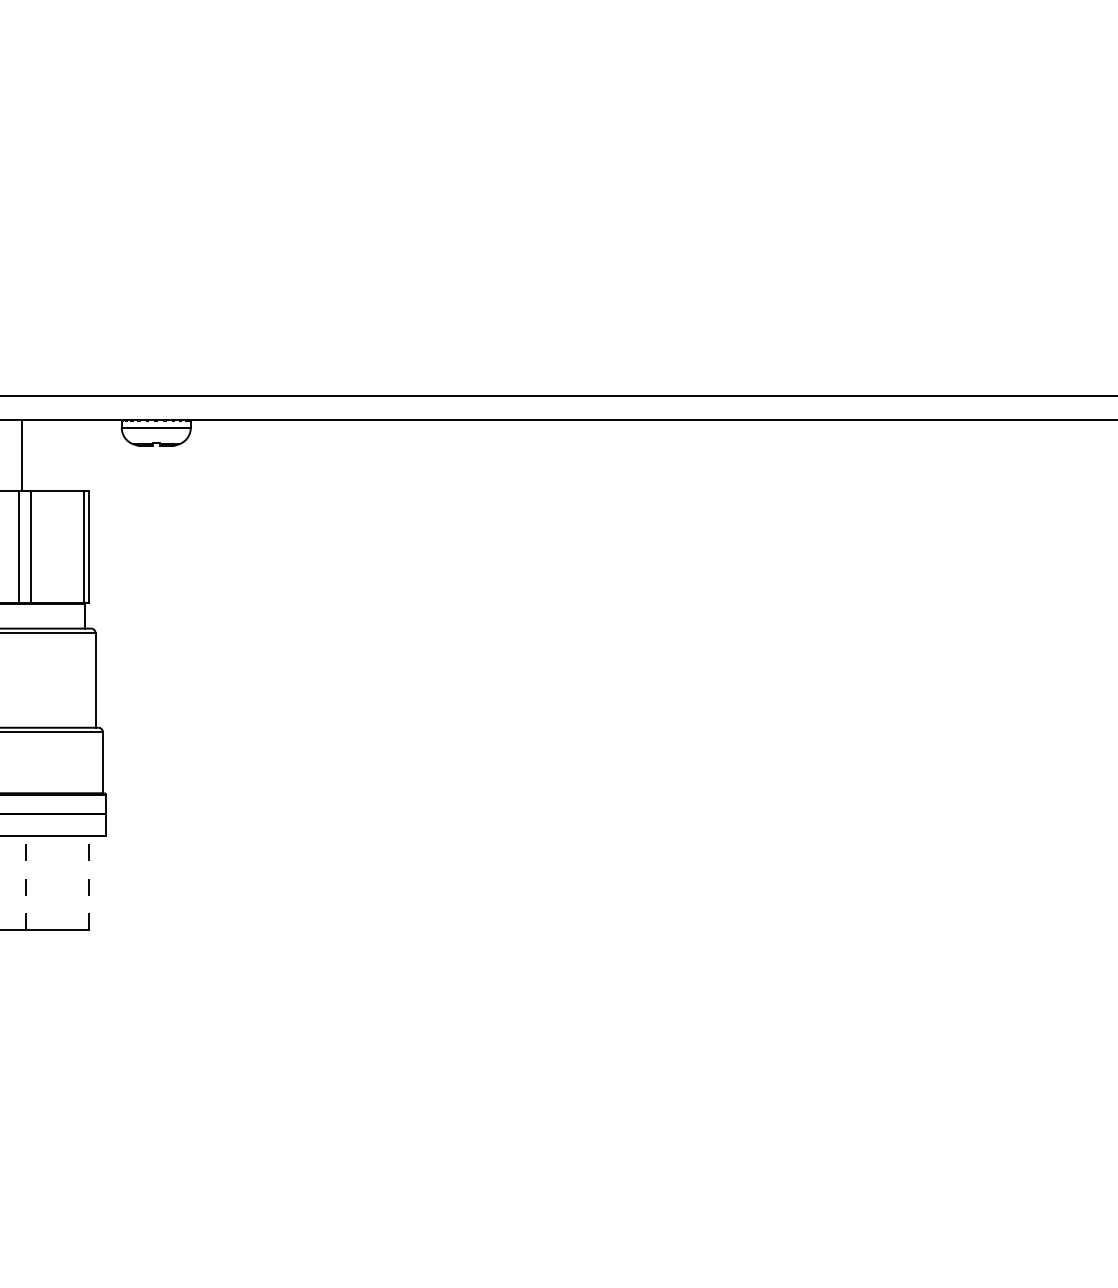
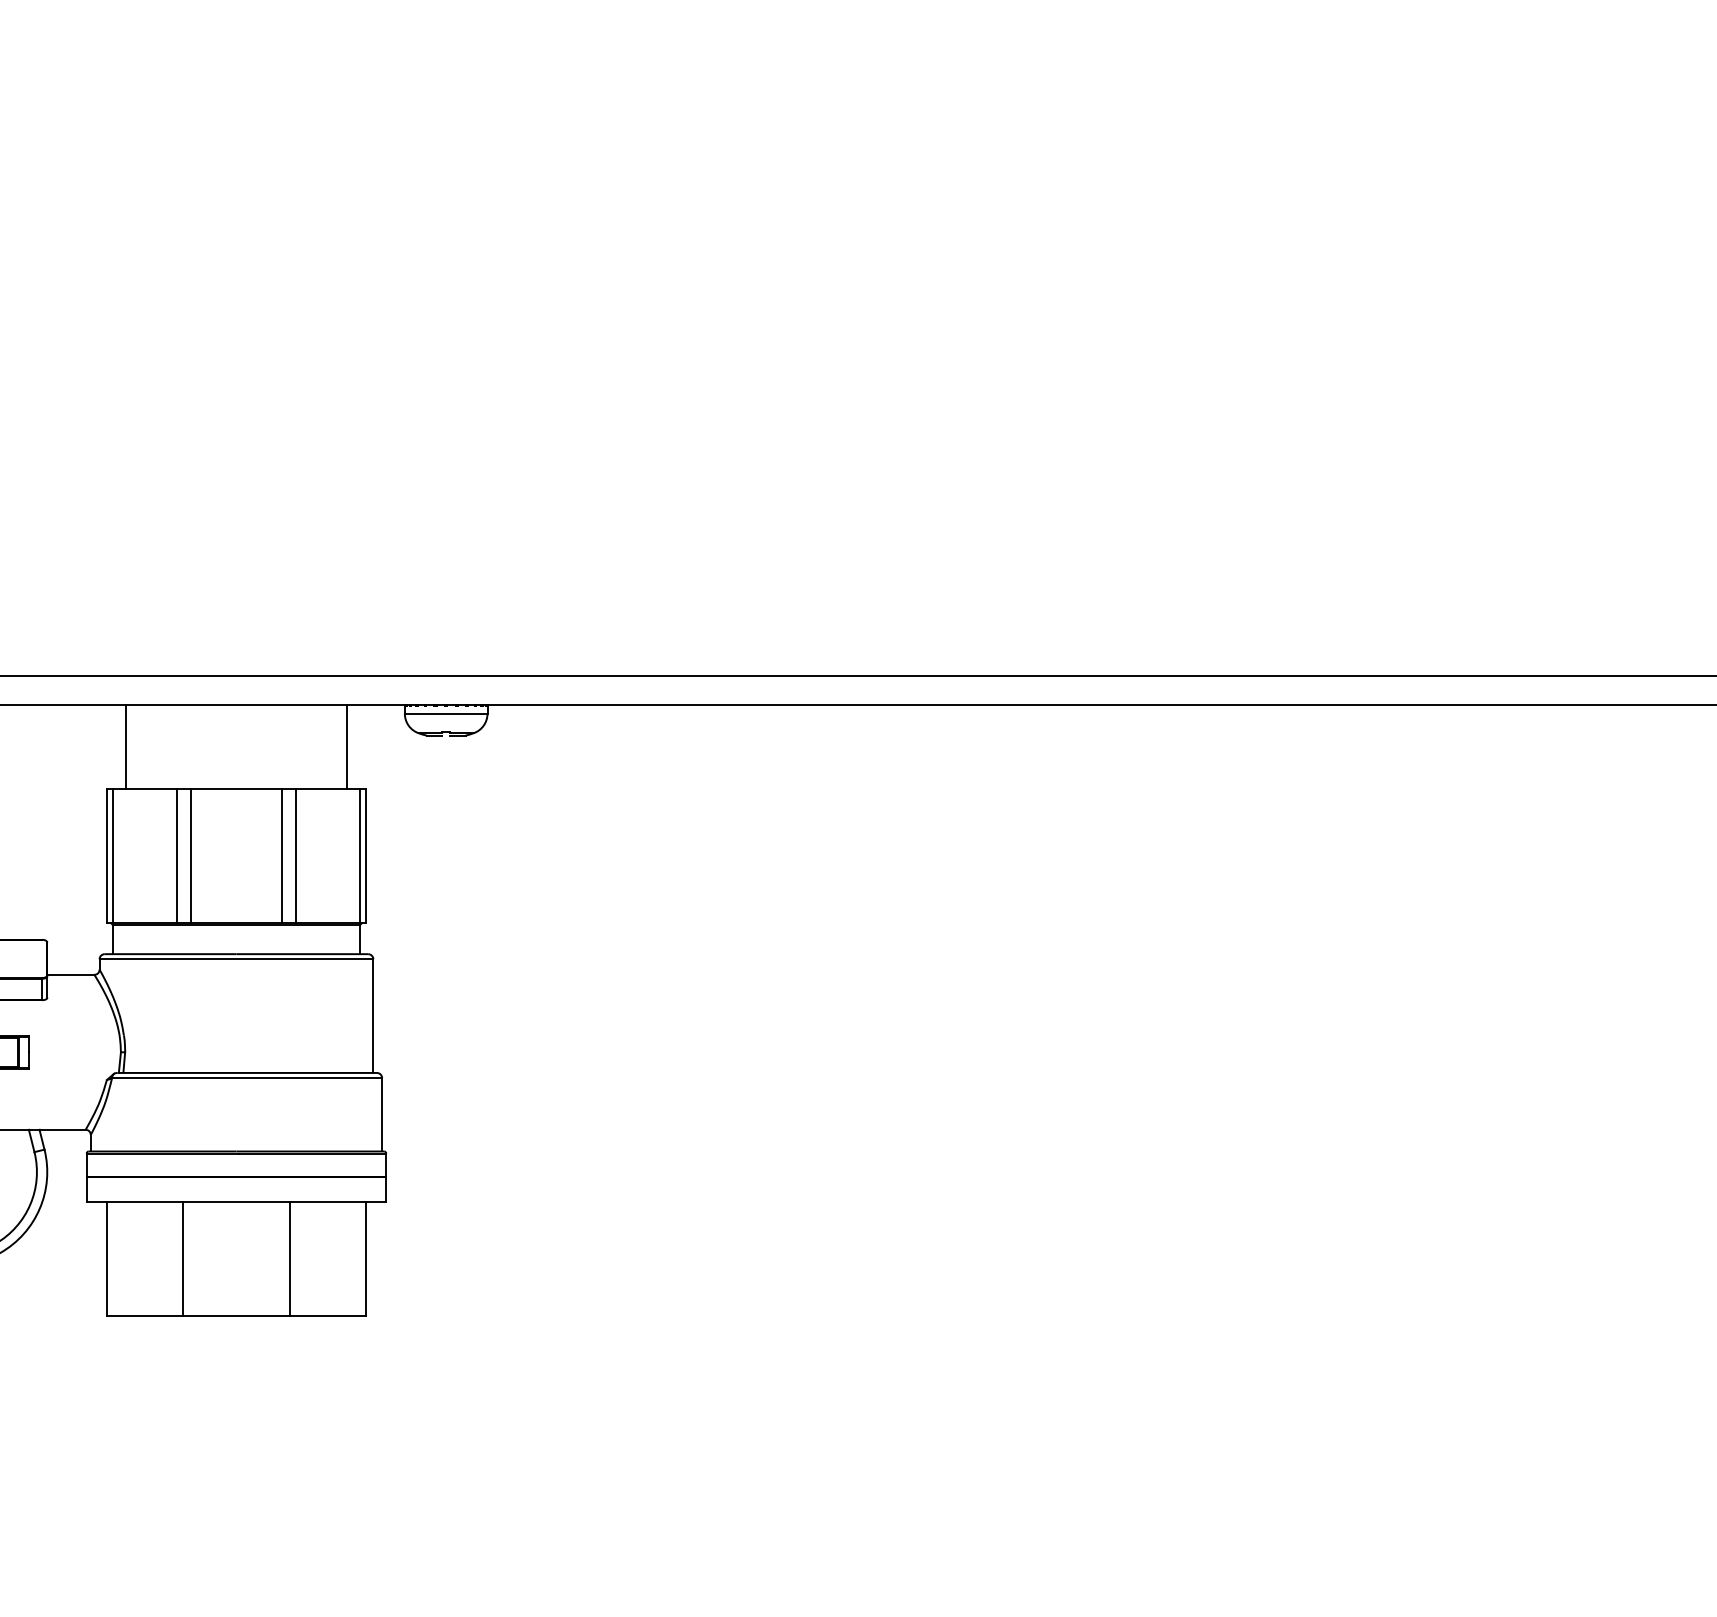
line: (22, 455) -> (346, 746), moved
line: (25, 882) -> (289, 1258), dashed -> solid
line: (88, 882) -> (365, 1258), dashed -> solid

